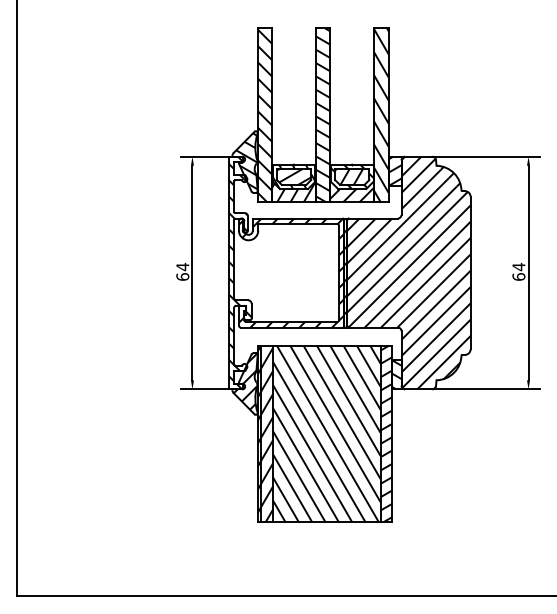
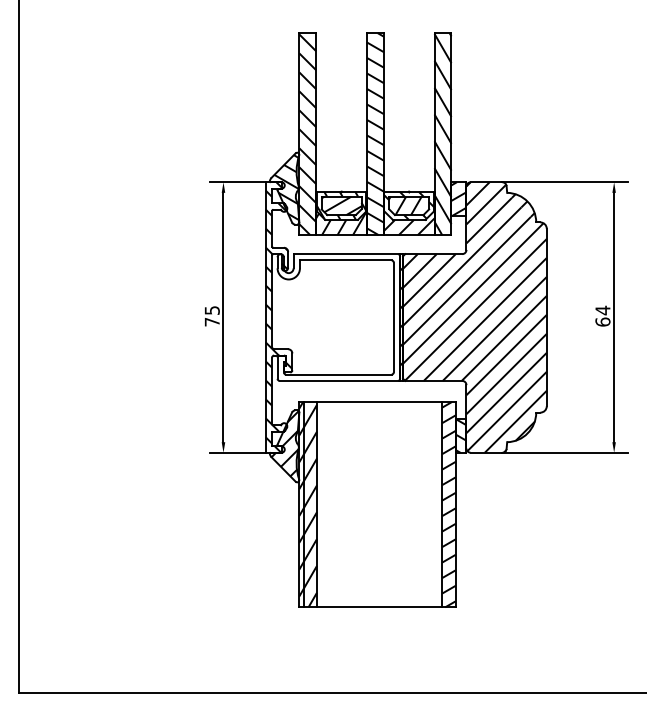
text: (182, 271) -> (211, 315), 64 -> 75
hatch: (291, 273) -> (338, 317), removed
hatch: (326, 433) -> (379, 504), removed

